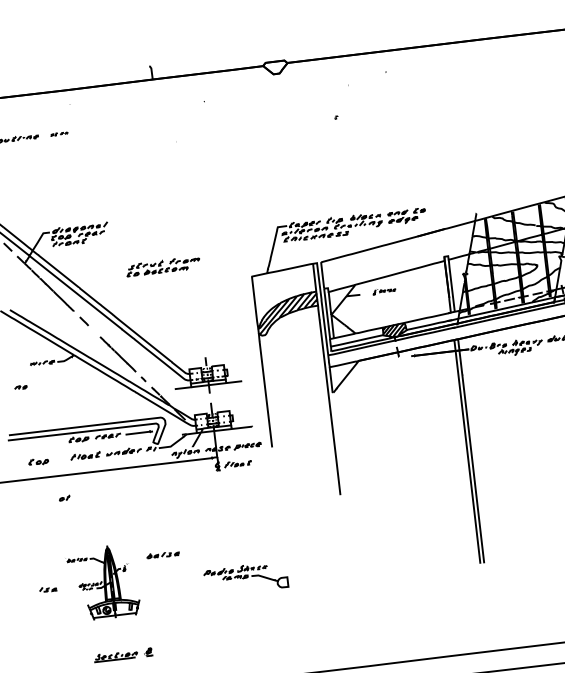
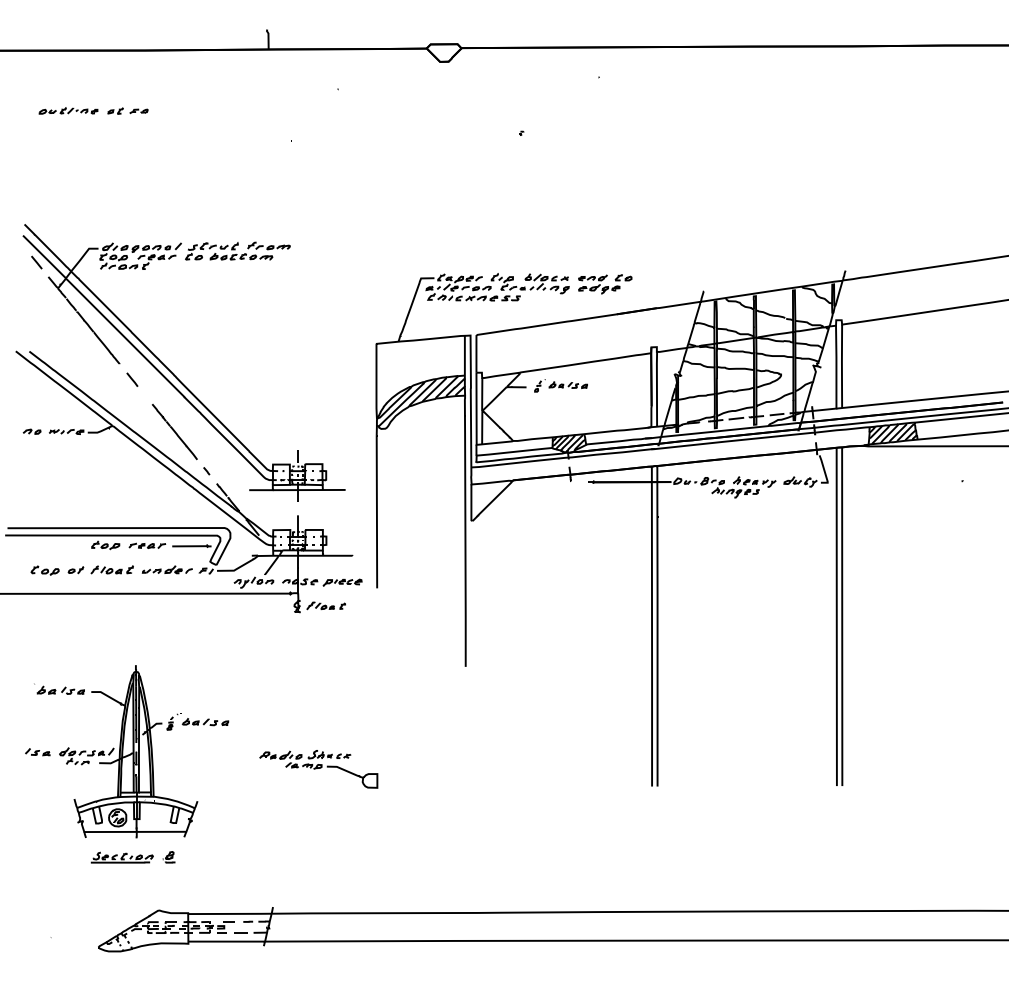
part: (59, 133) -> (127, 110), size x1.67
part: (162, 266) -> (237, 250), moved
part: (383, 290) -> (560, 385), size x1.67
part: (20, 387) -> (31, 431), moved
part: (64, 498) -> (75, 570), moved
part: (103, 582) -> (116, 751), size x1.67

